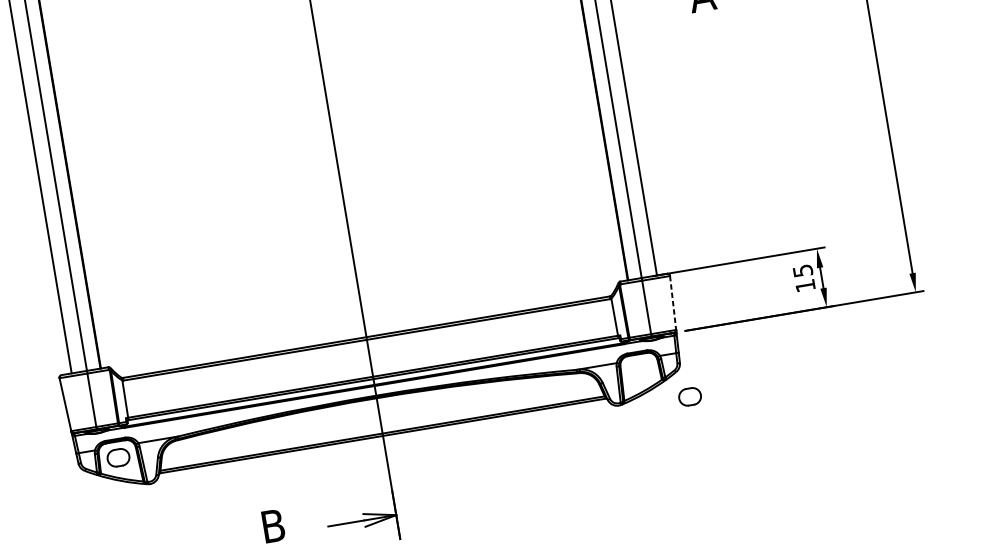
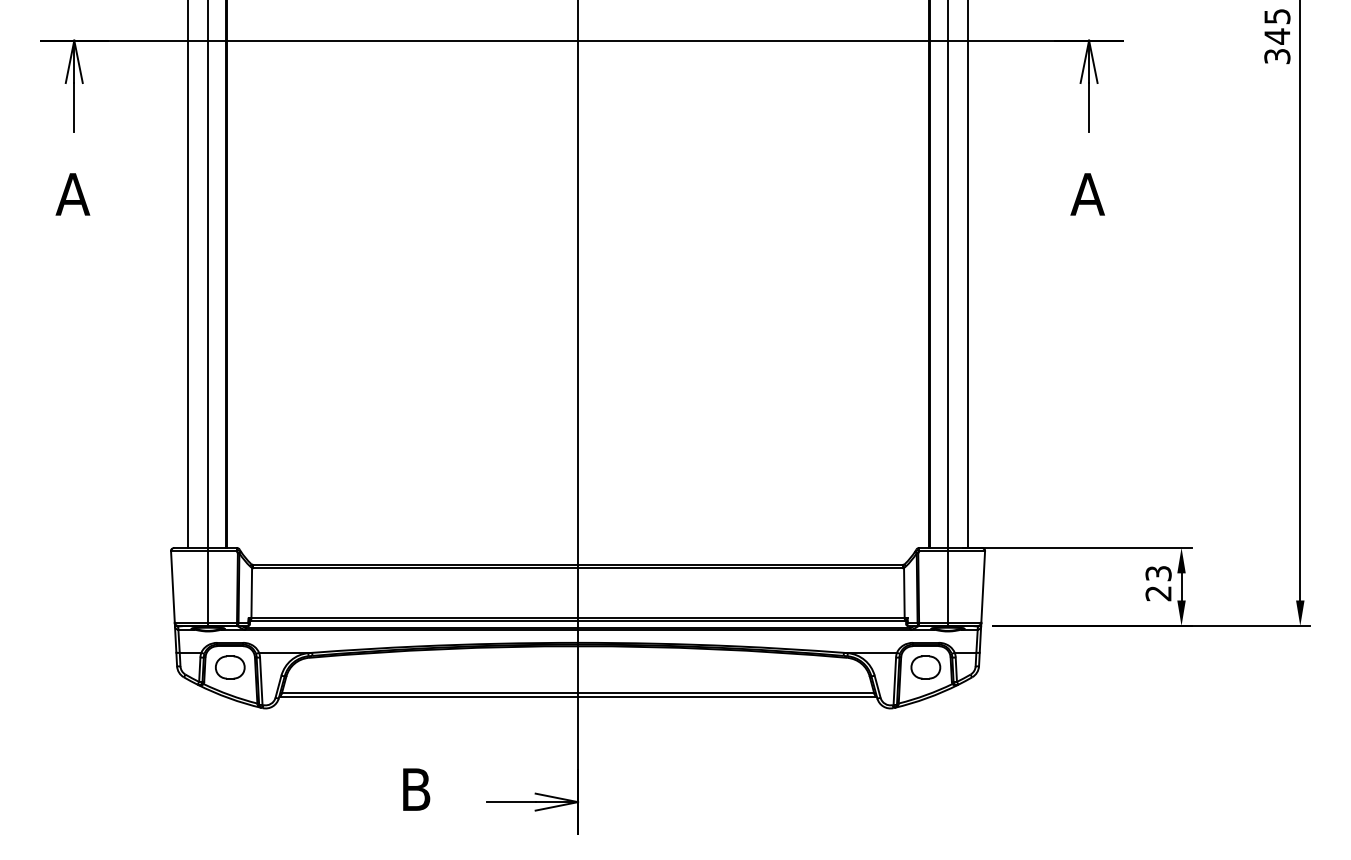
text: (804, 278) -> (1158, 583), 15 -> 23
line: (673, 303) -> (983, 587), dashed -> solid
part: (689, 396) -> (925, 667), moved

